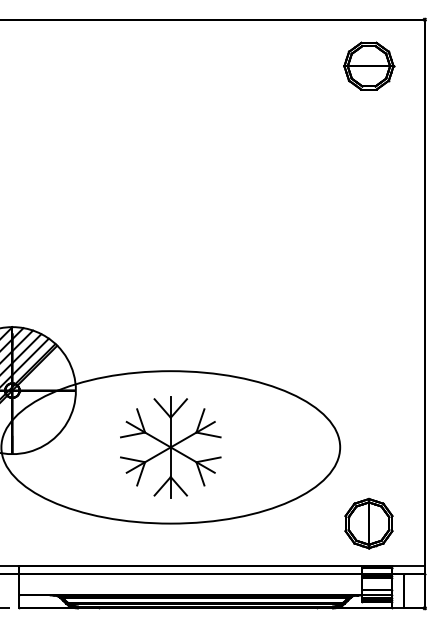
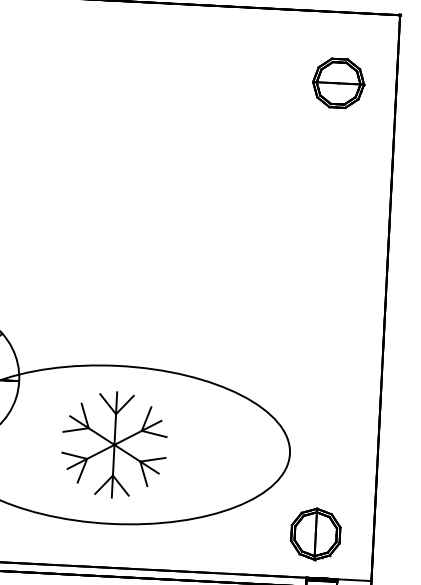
part: (369, 65) -> (339, 82), moved

